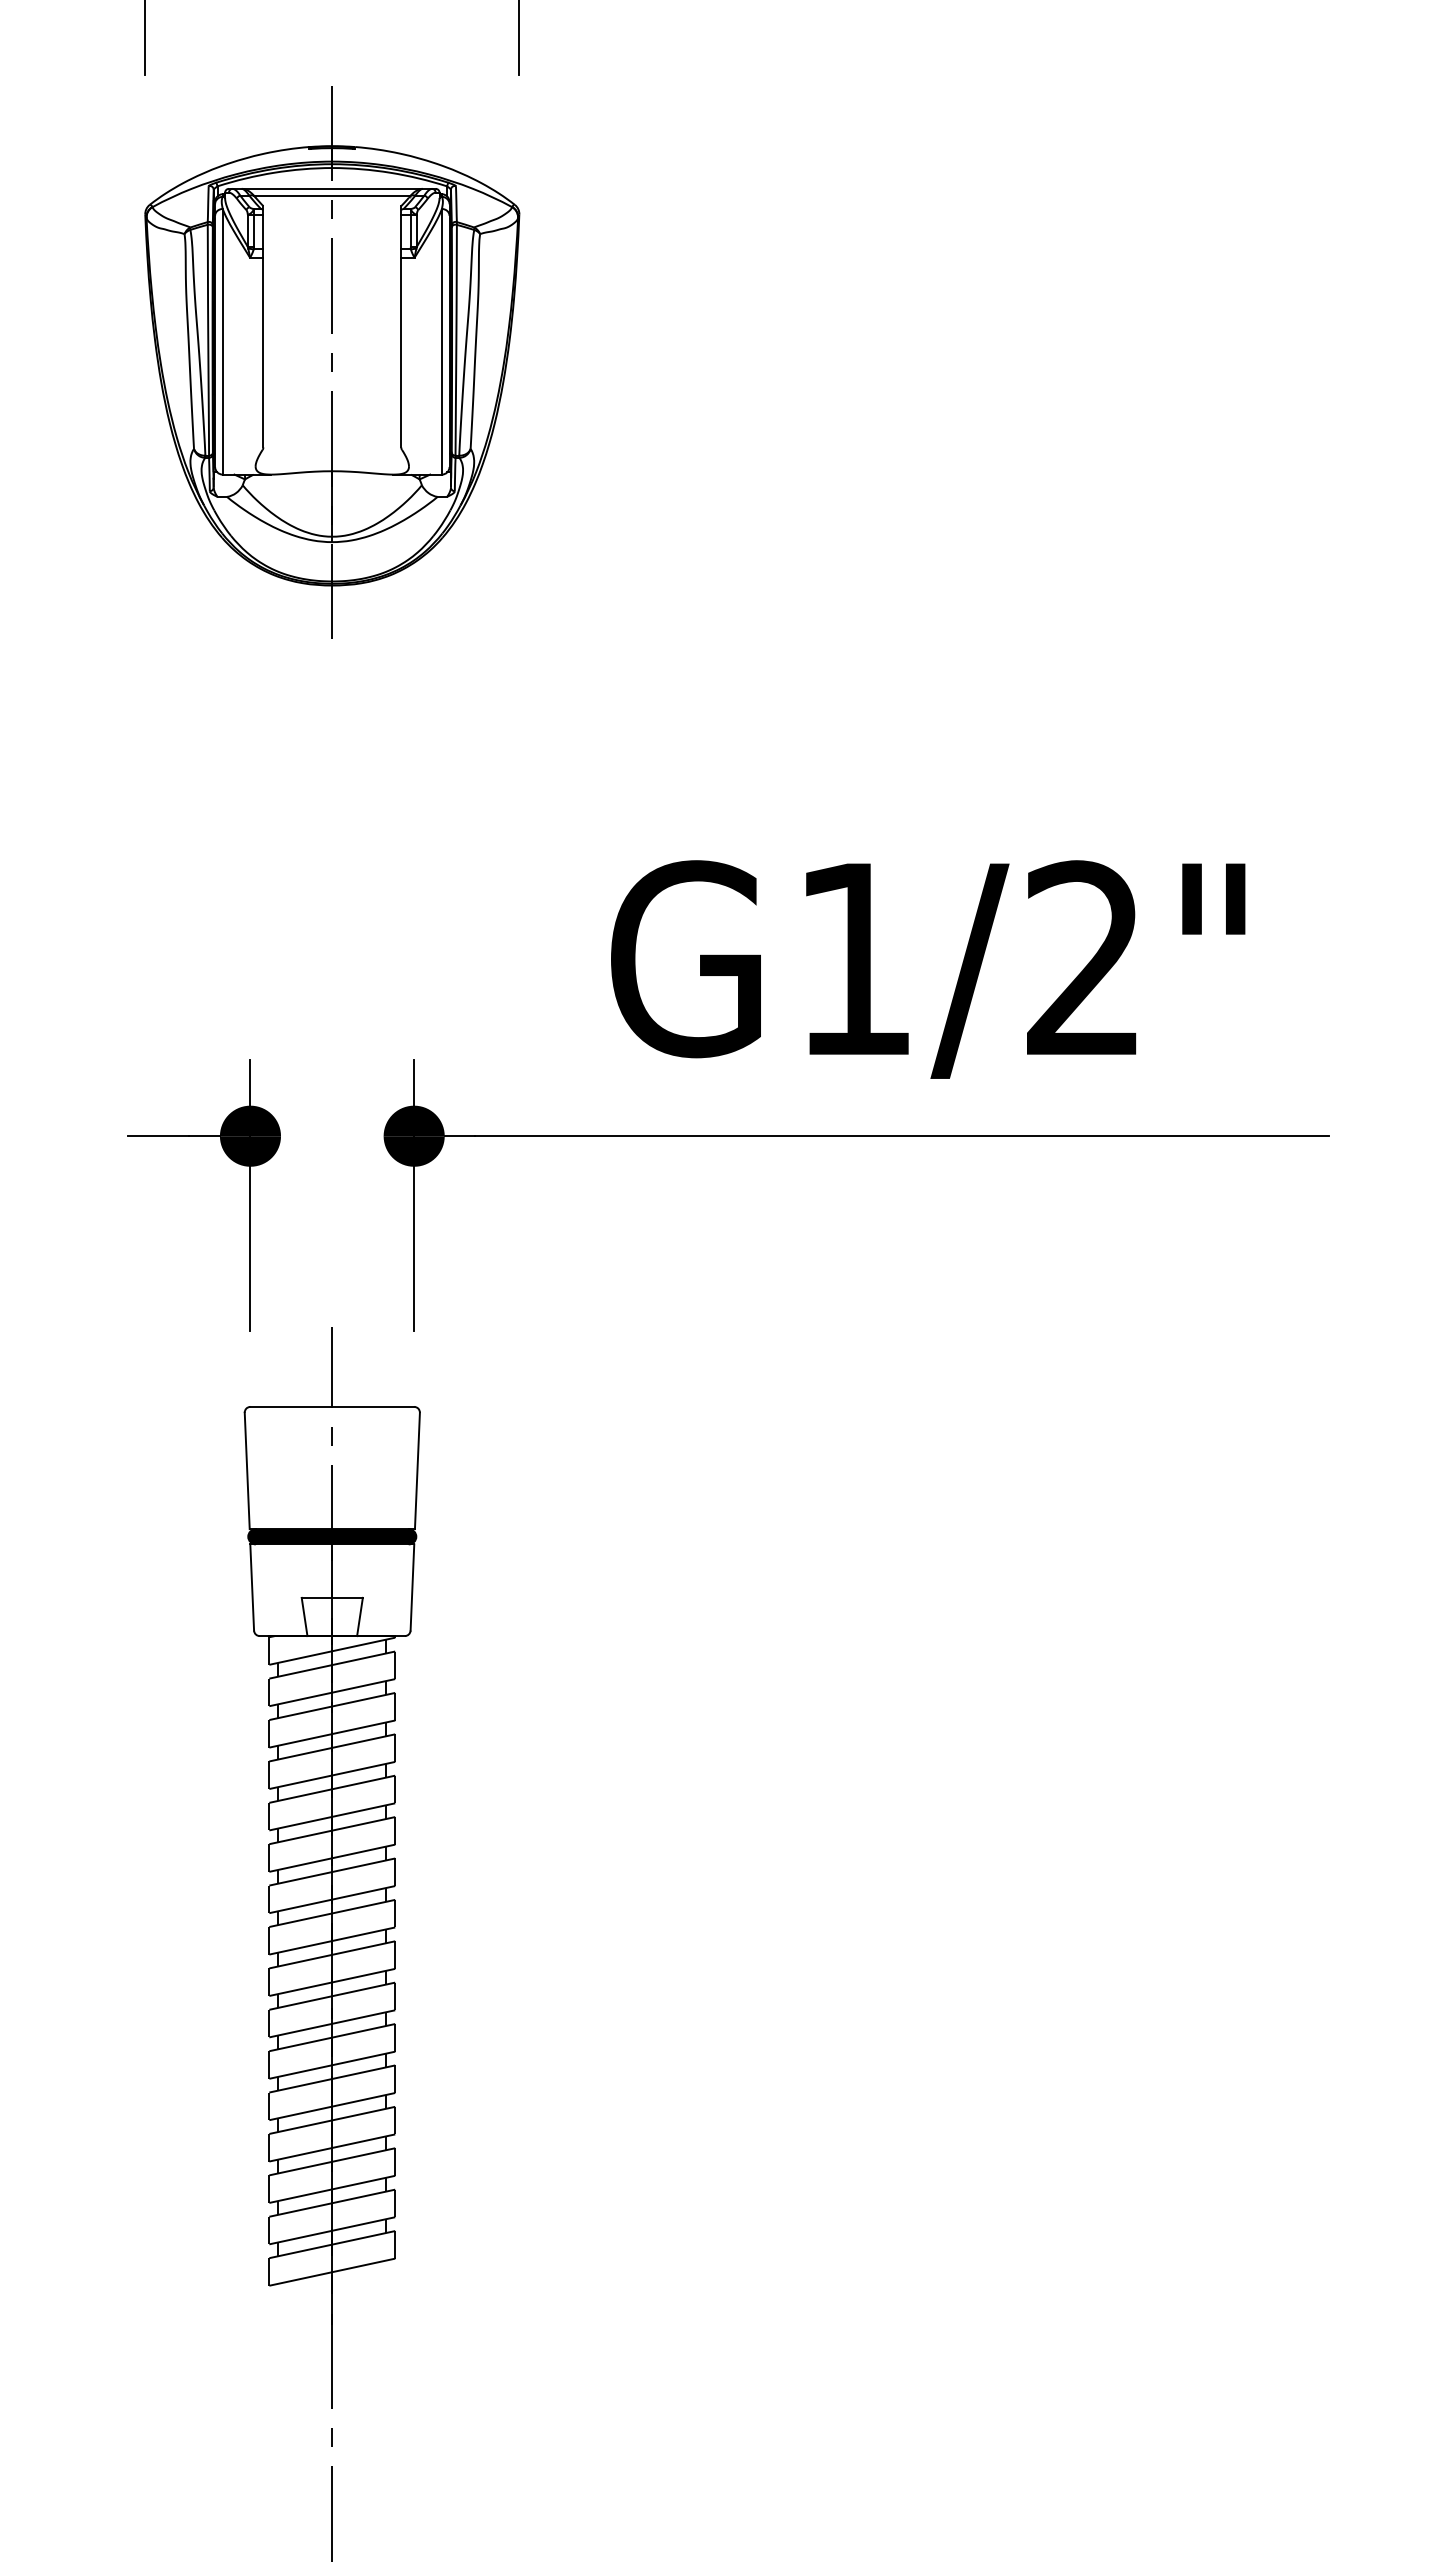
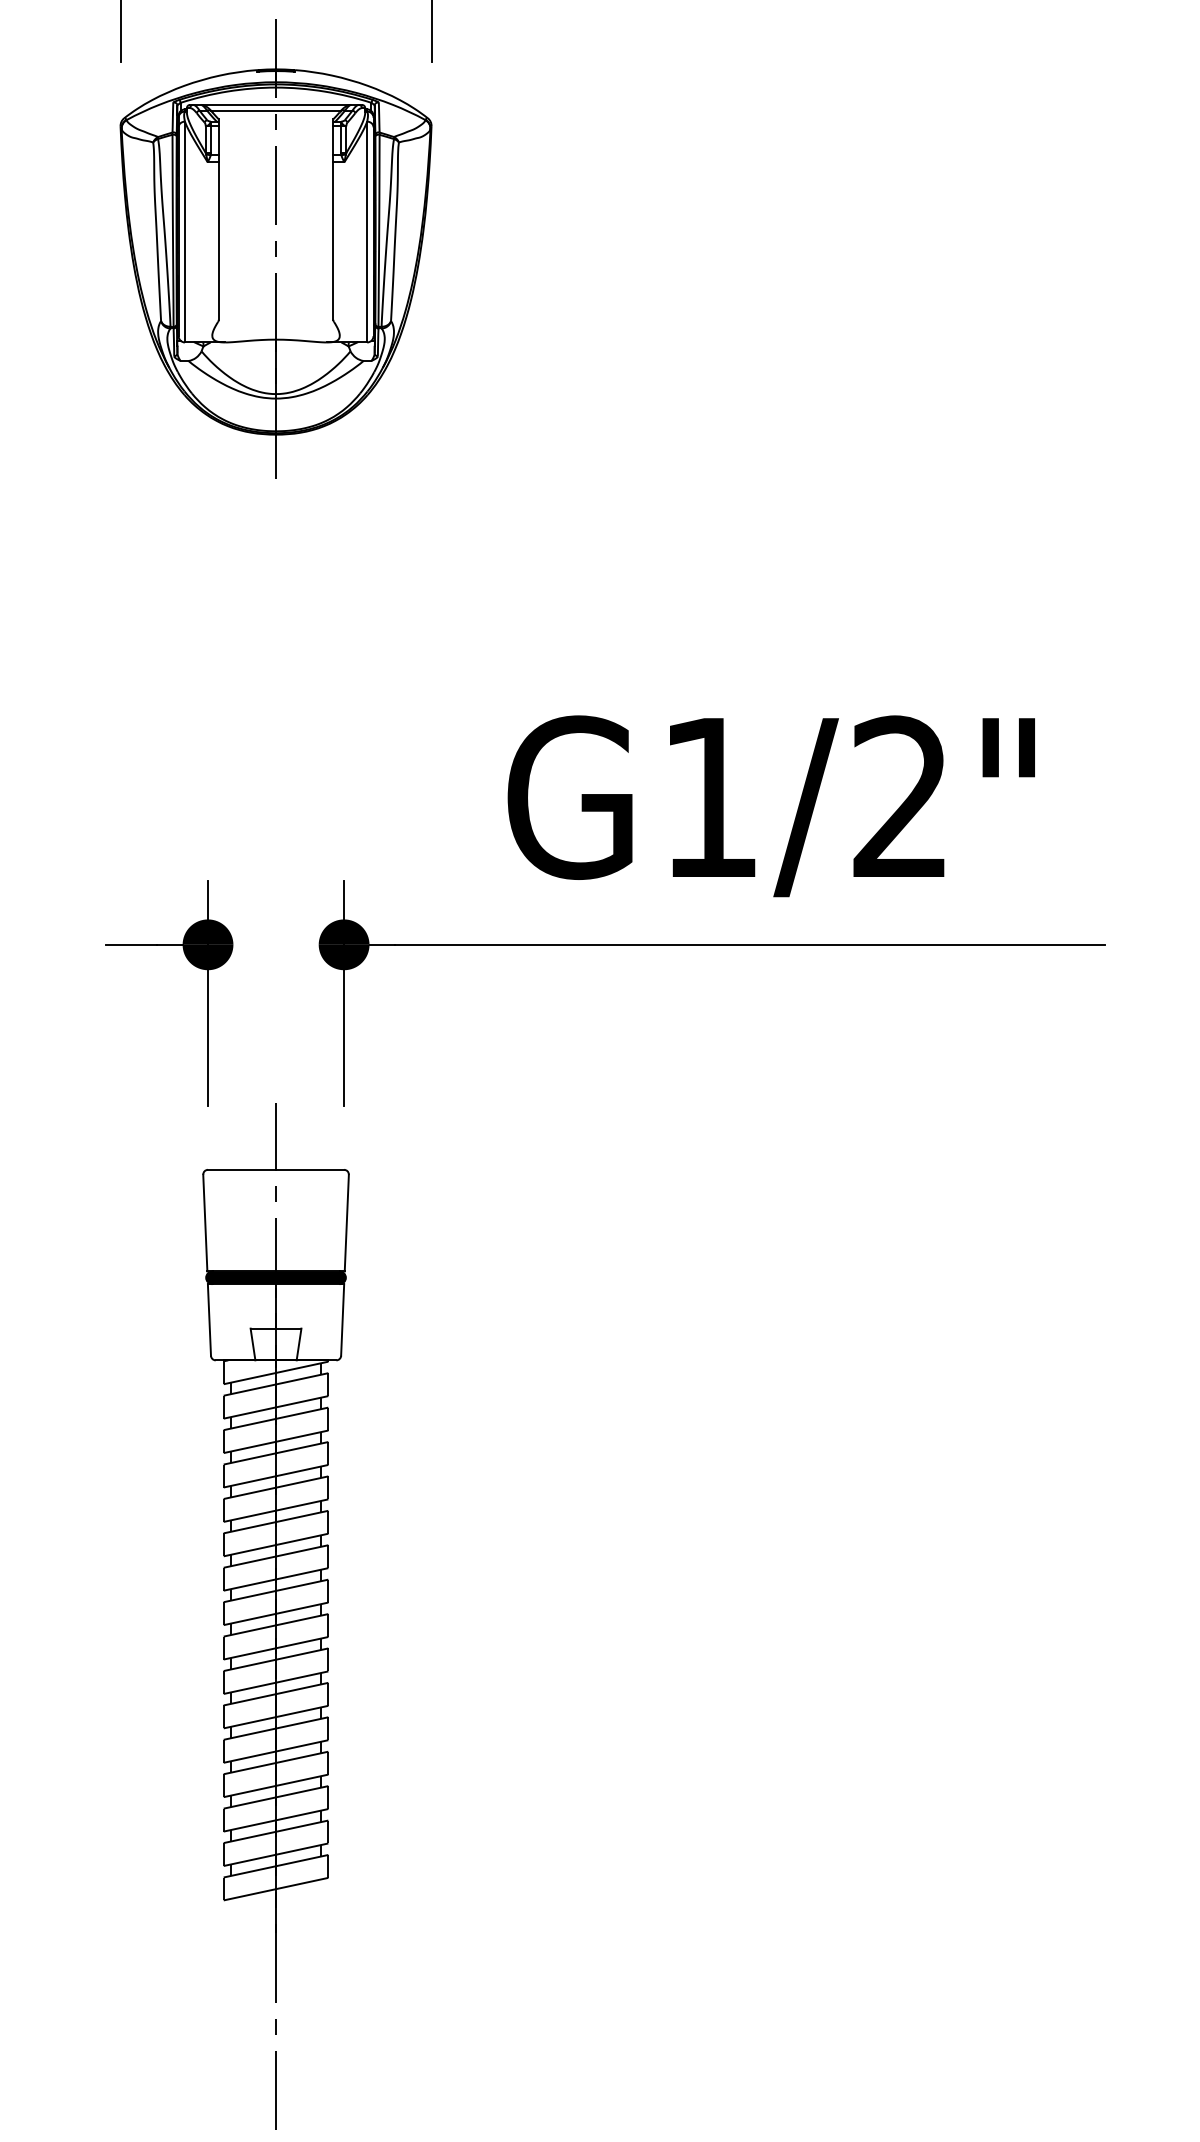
part: (332, 362) -> (276, 249), moved

